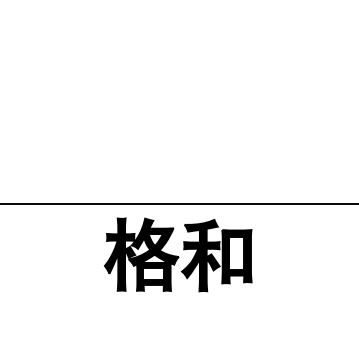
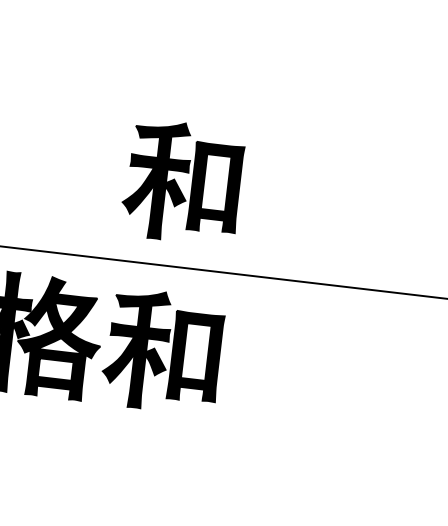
part: (216, 152) -> (182, 182), added

